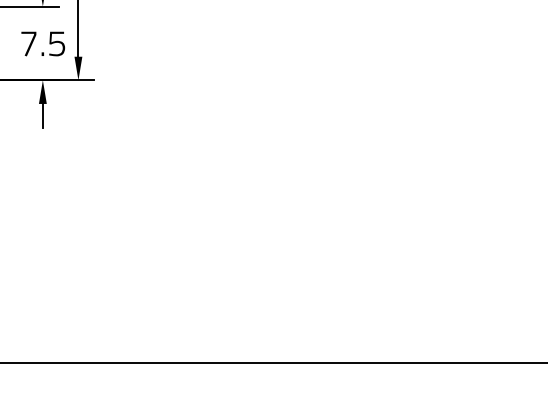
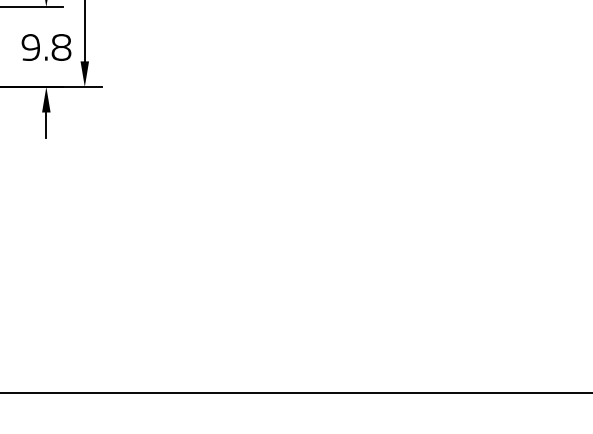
text: (42, 43) -> (45, 47), 7.5 -> 9.8

